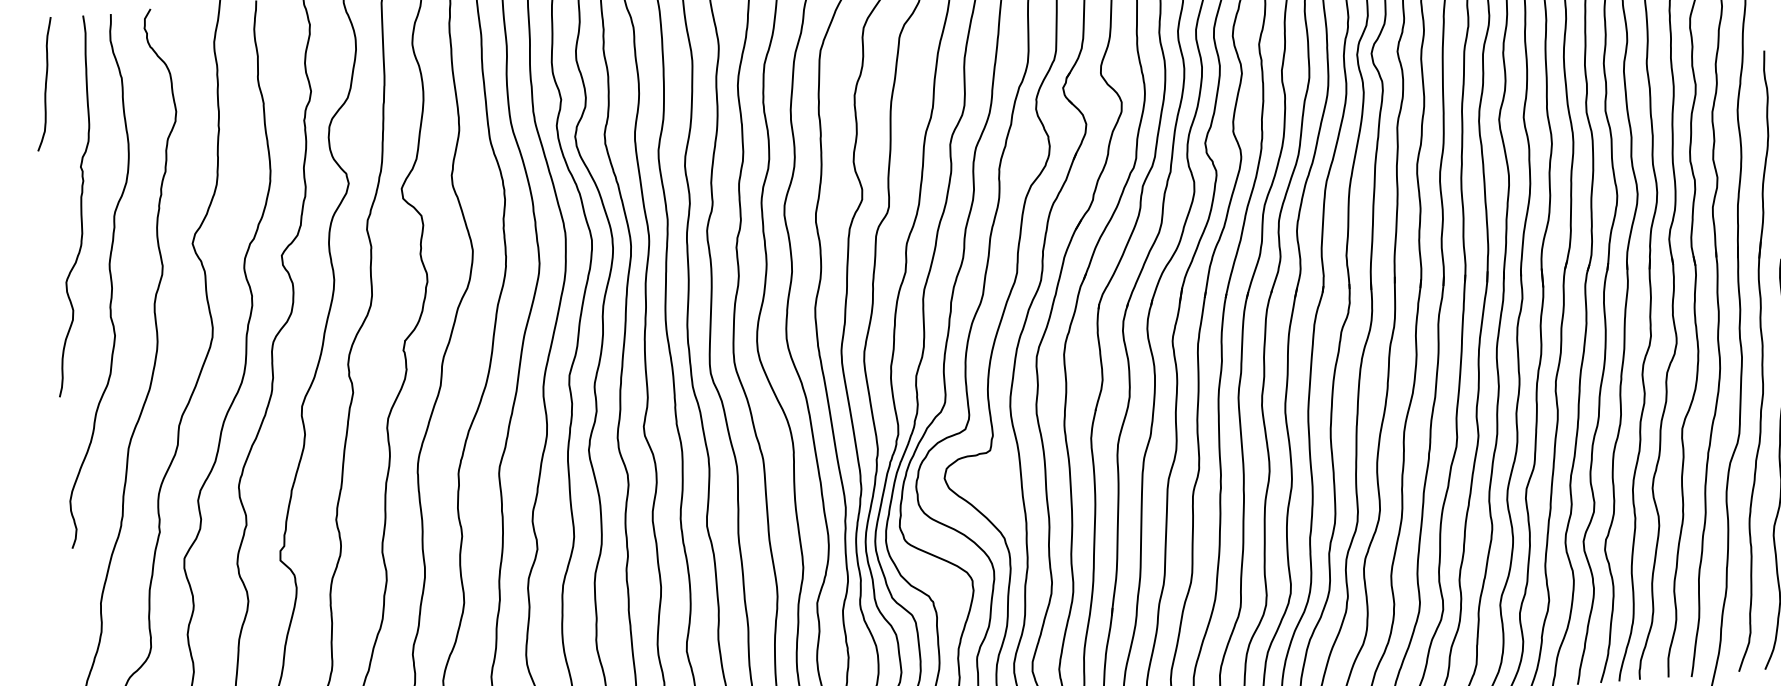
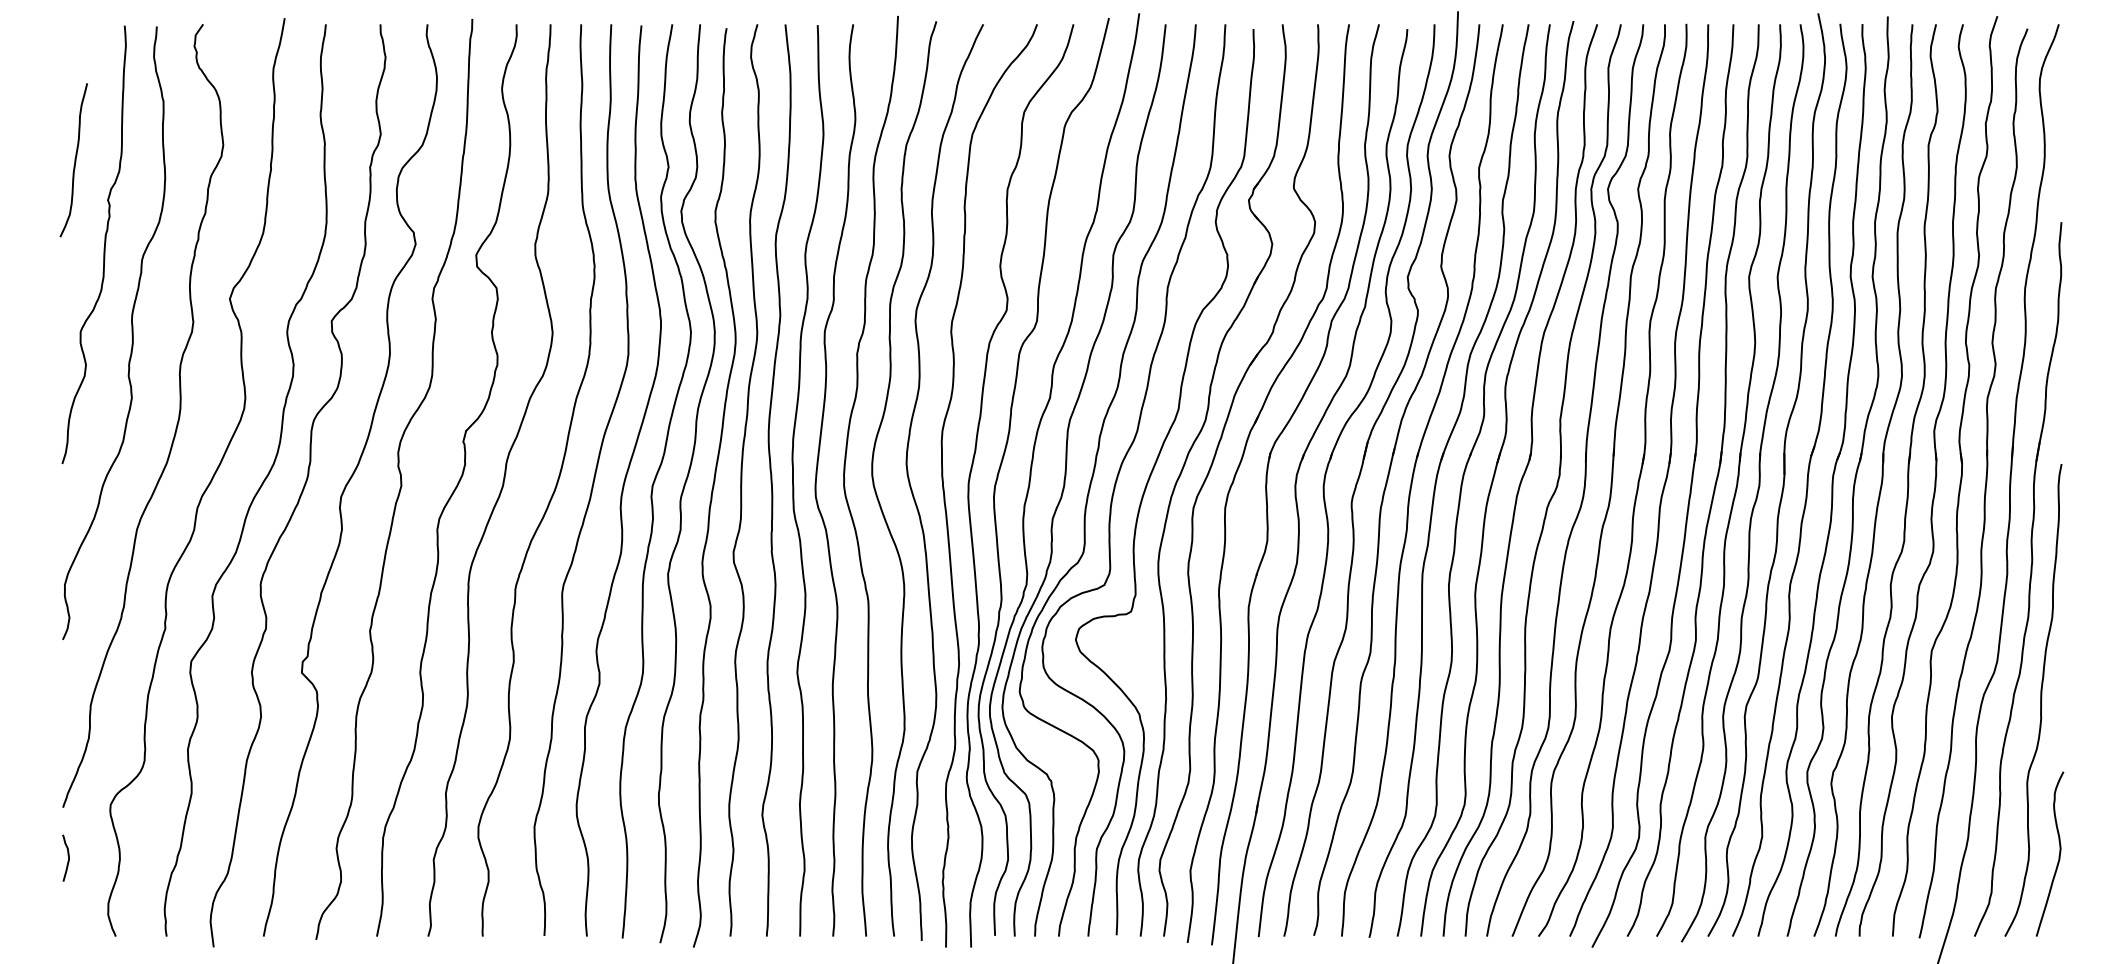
curve: (45, 84) -> (74, 160), moved

